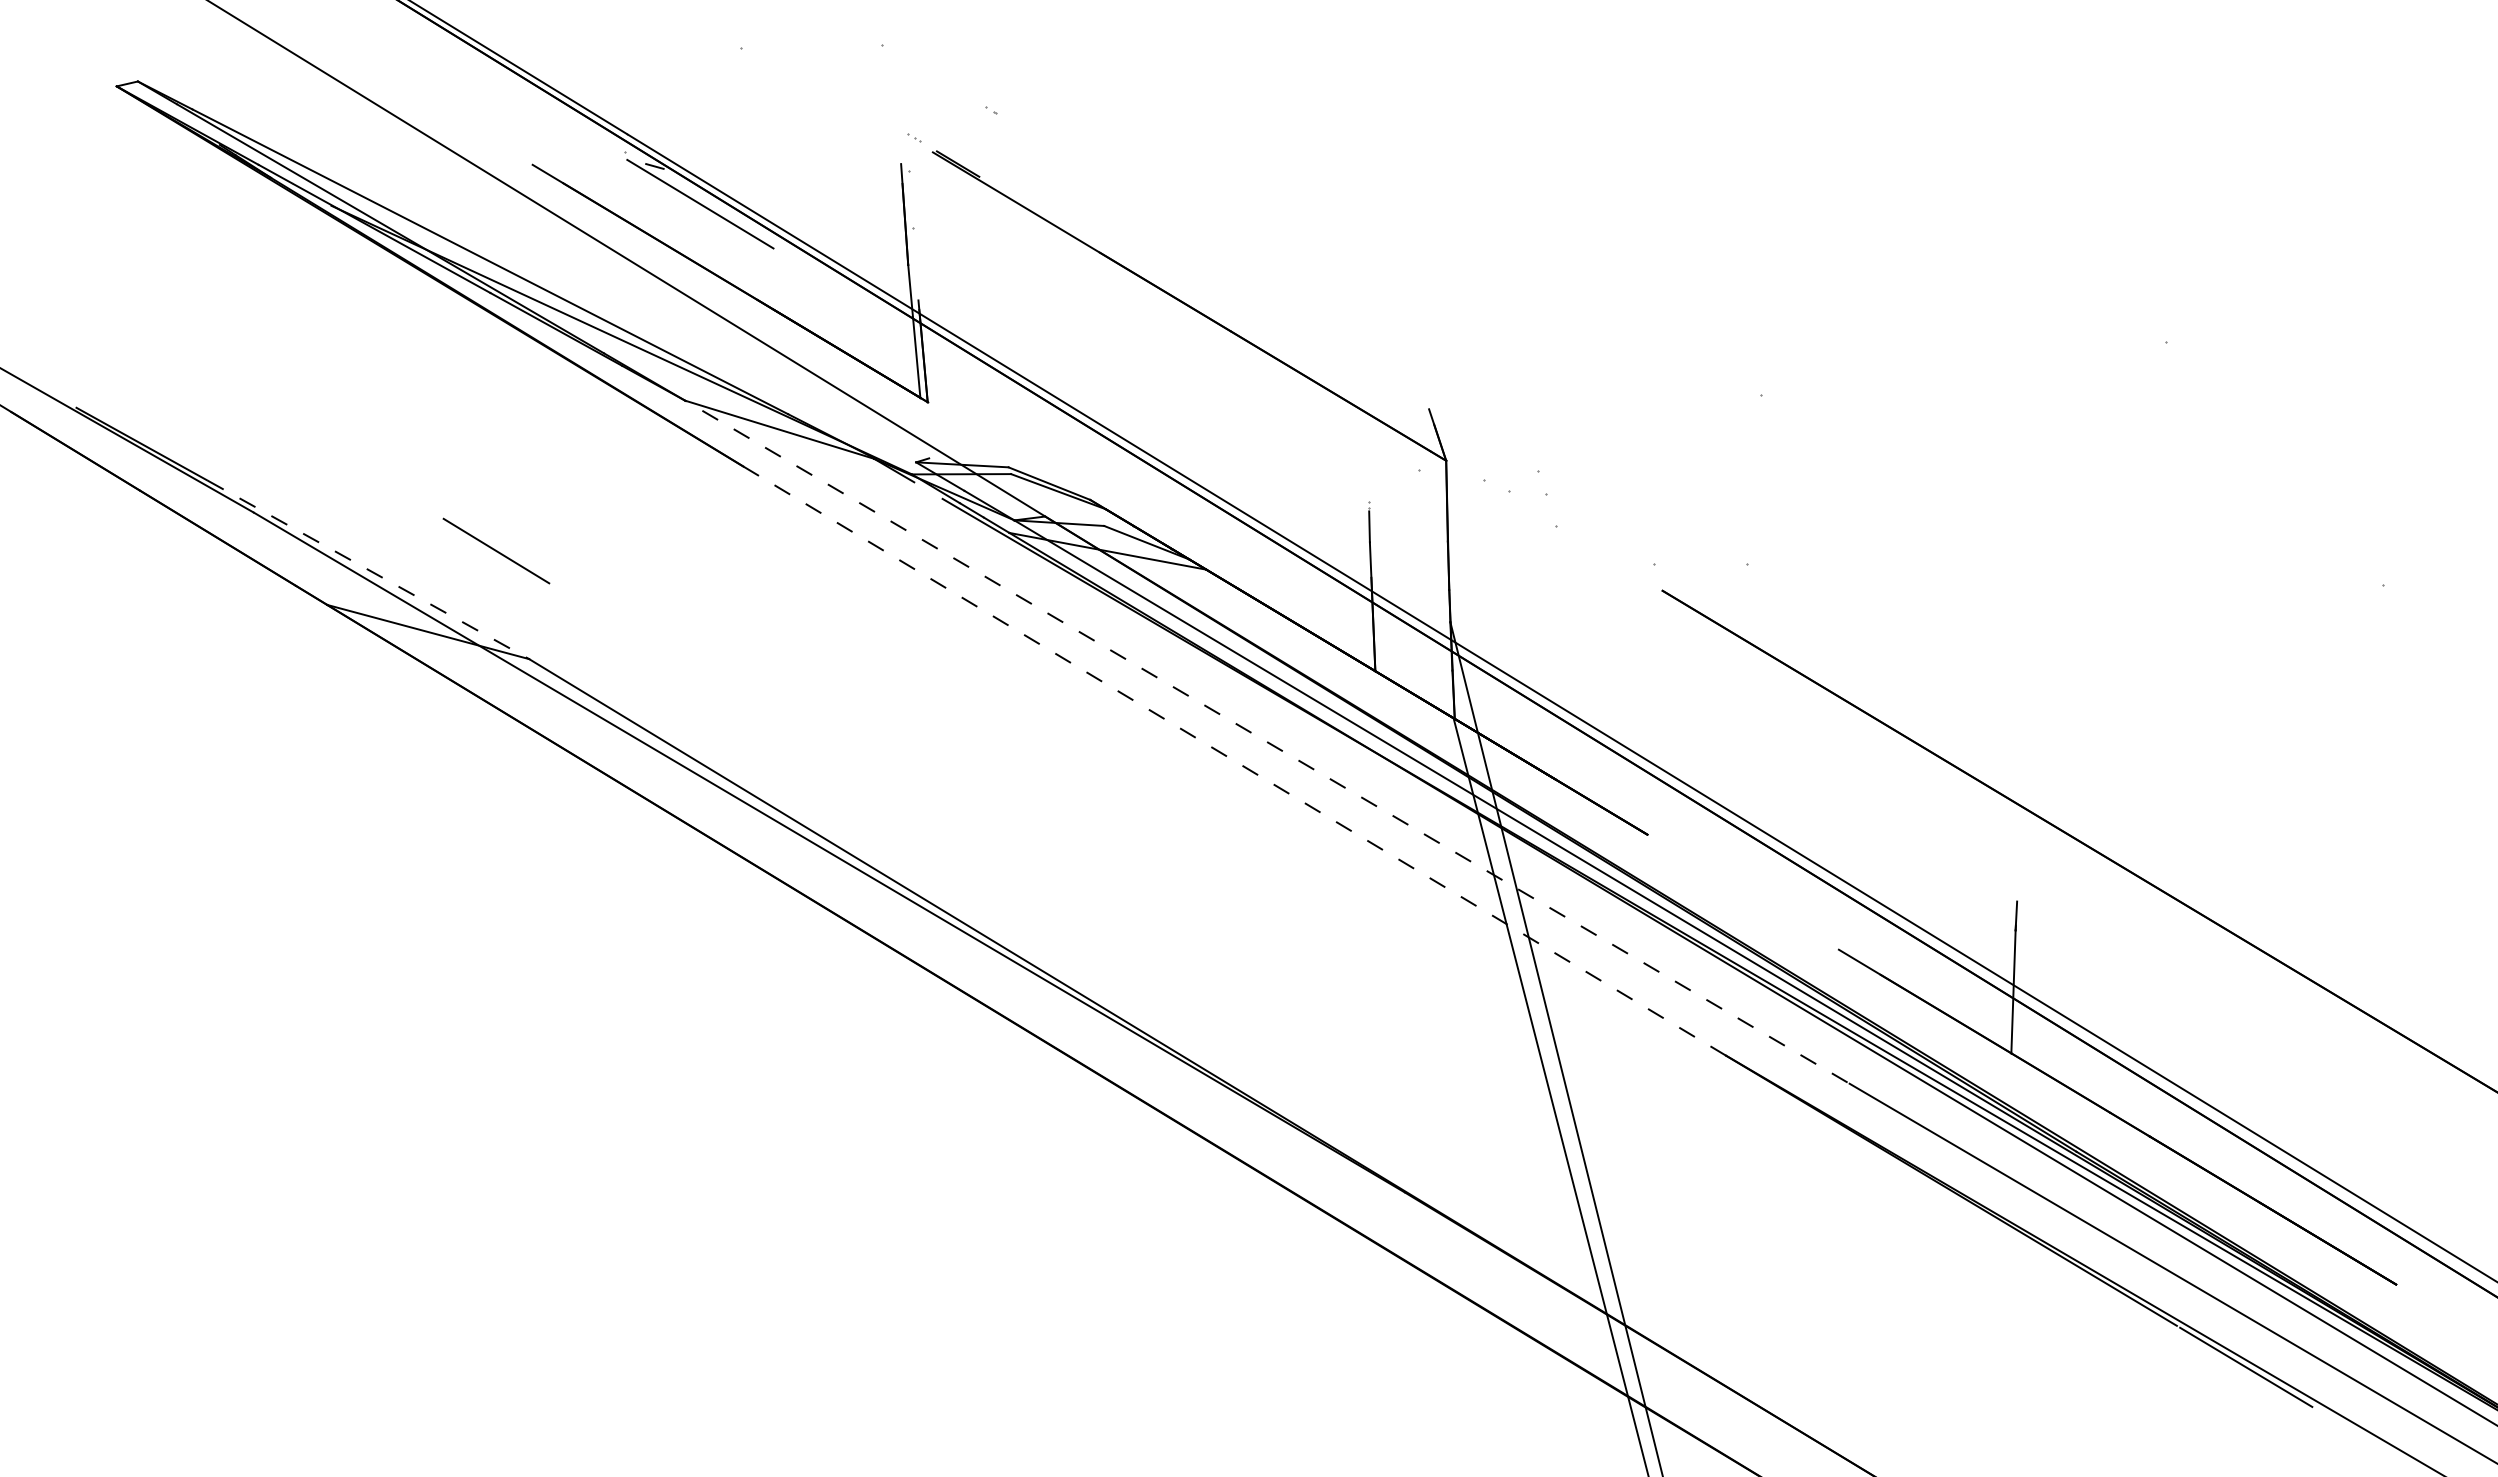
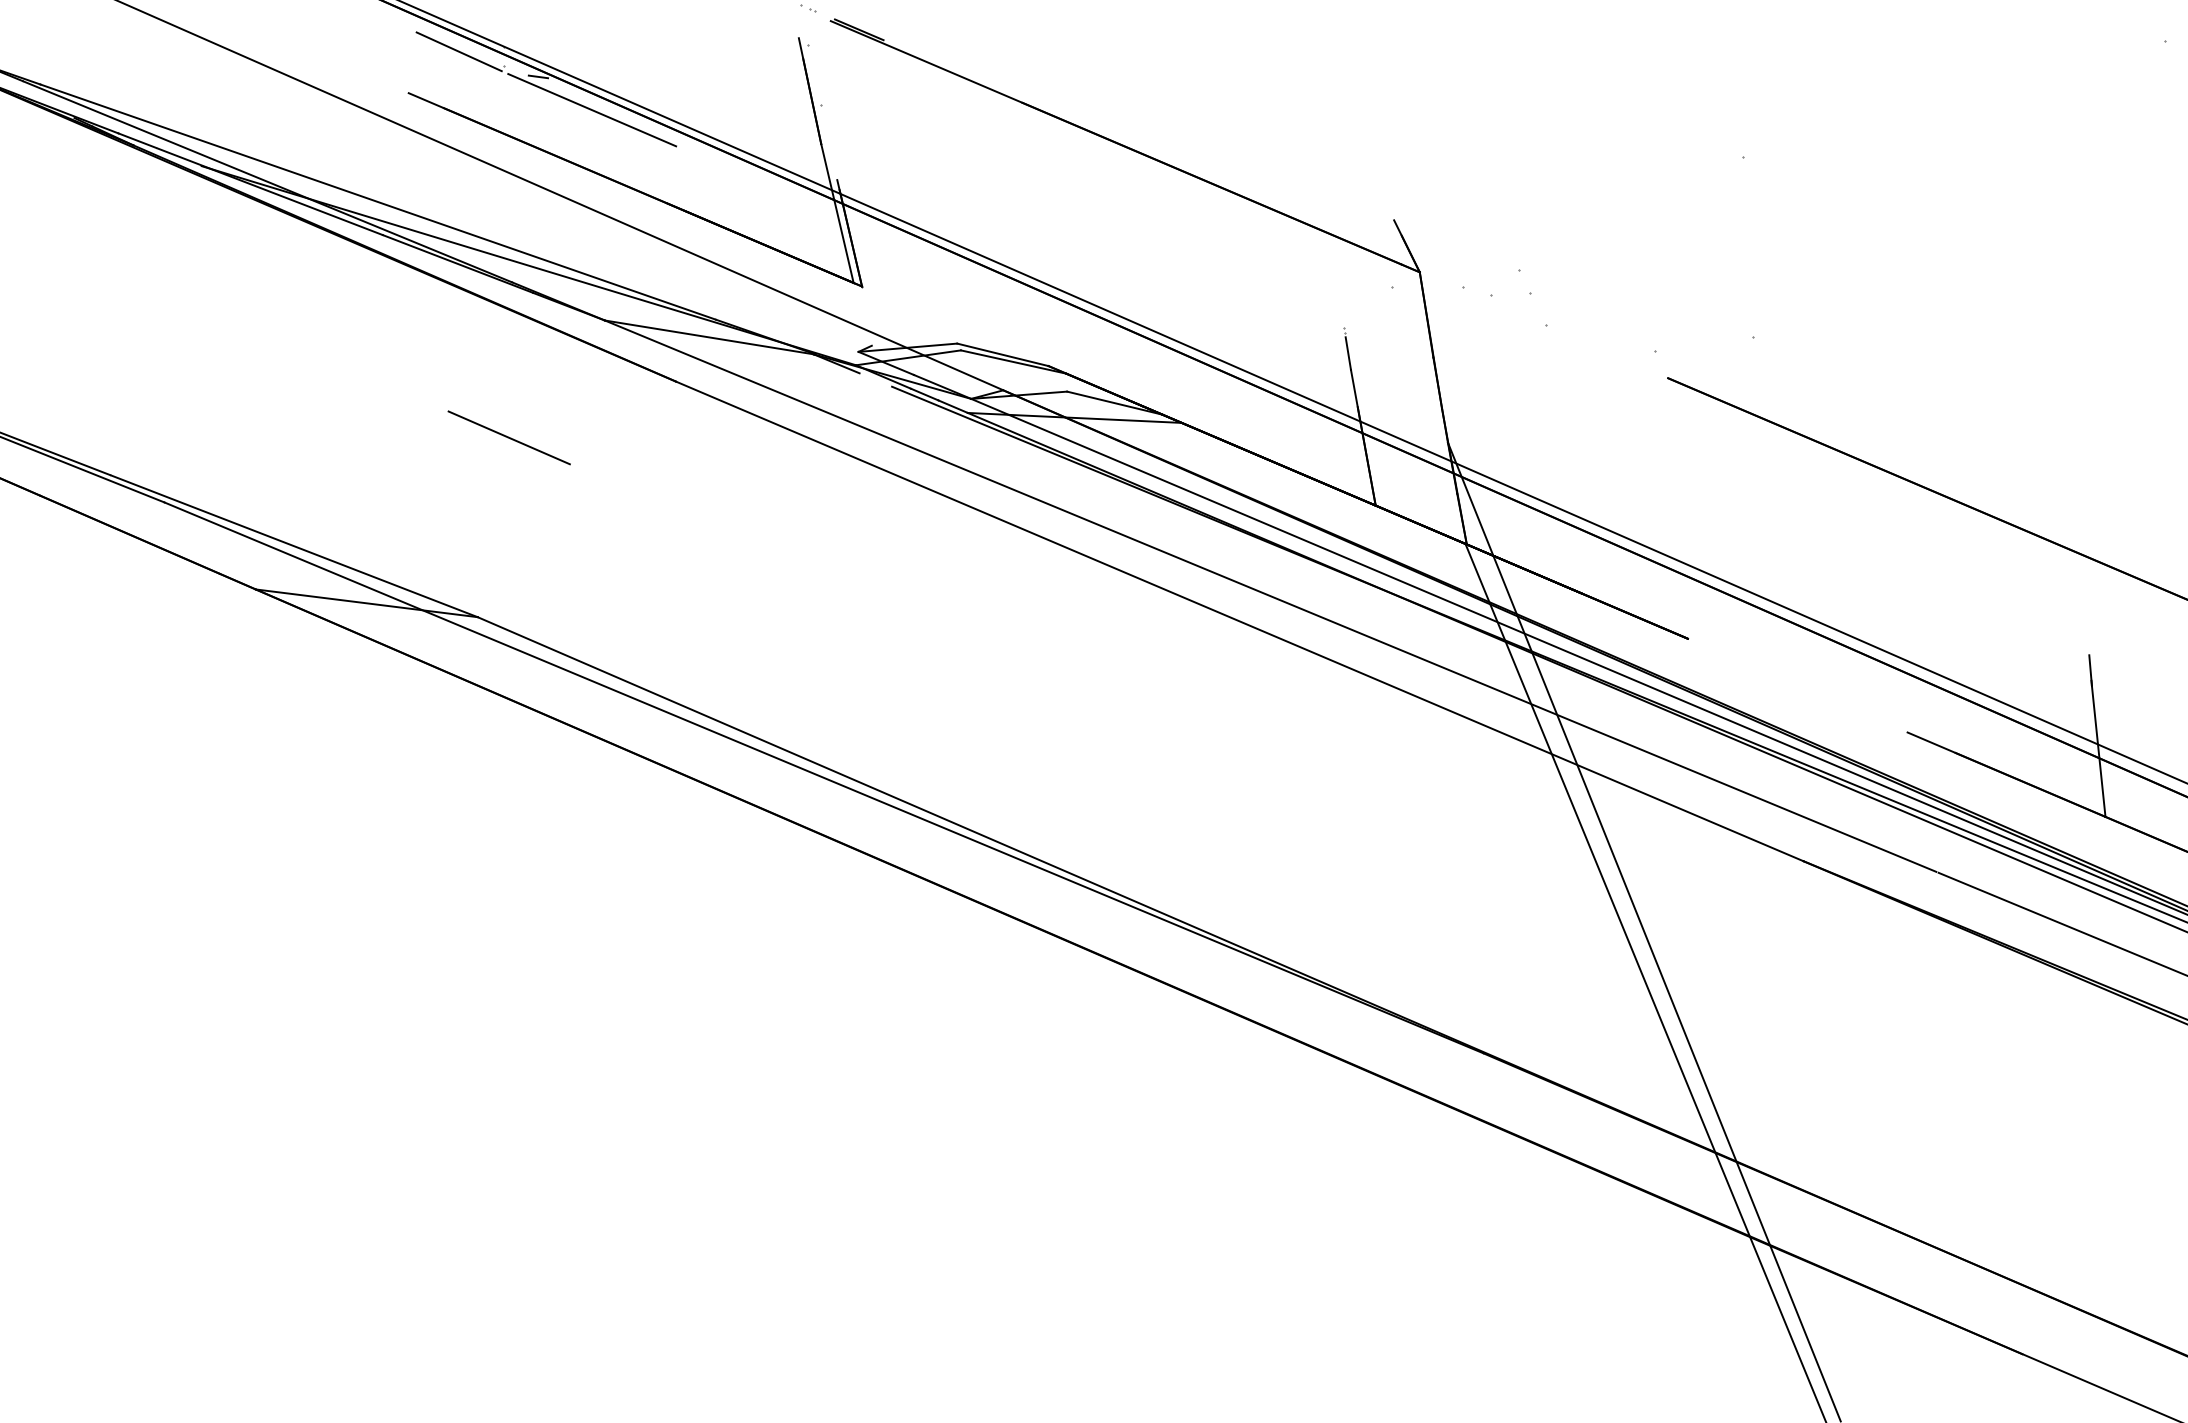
line: (584, 132) -> (458, 51), added
line: (496, 550) -> (509, 437), moved
line: (368, 569) -> (294, 545), dashed -> solid
line: (1266, 741) -> (1270, 596), dashed -> solid
line: (1234, 760) -> (1239, 620), dashed -> solid

